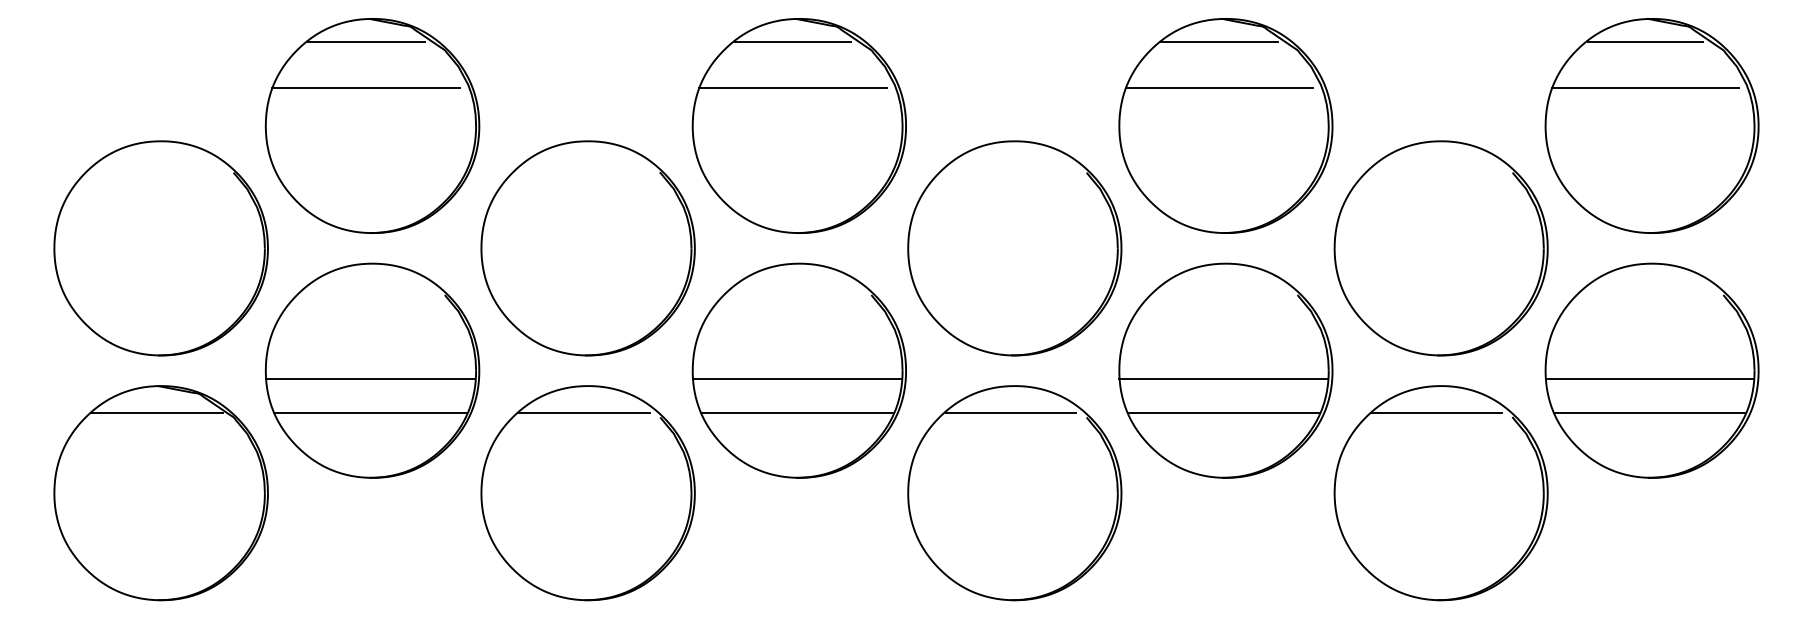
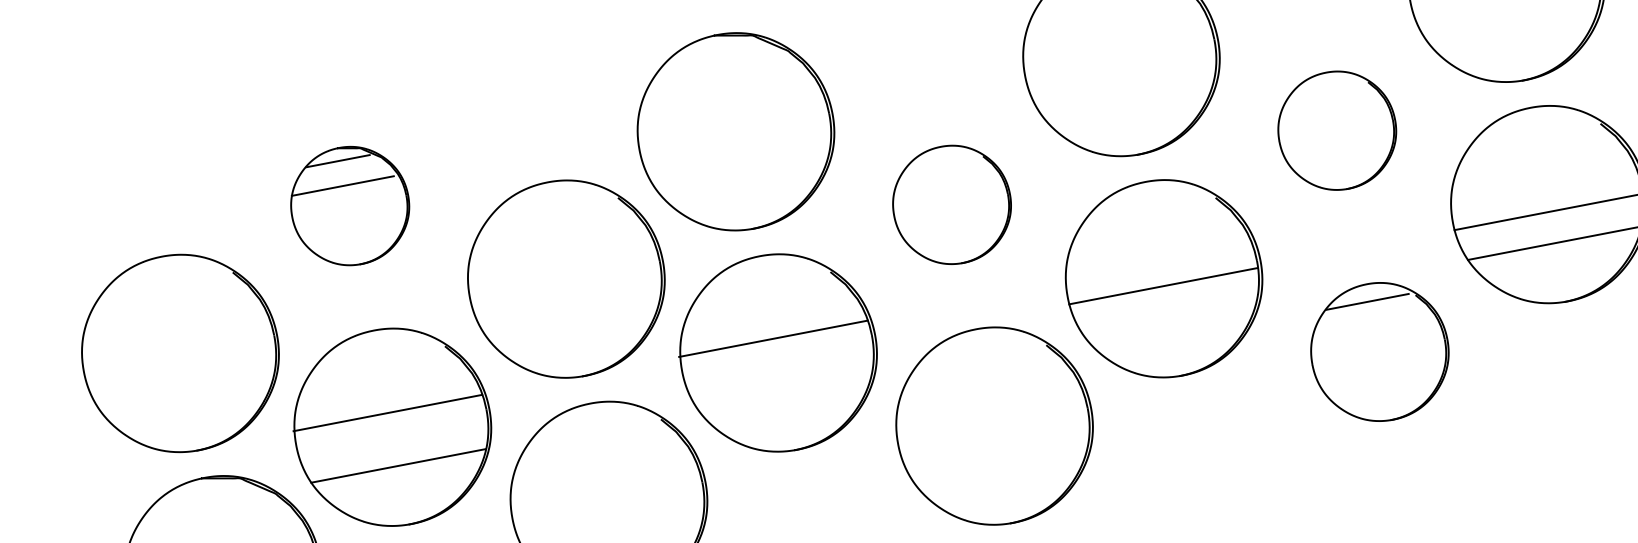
line: (792, 42) -> (715, 57), removed
line: (792, 87) -> (723, 98), removed
line: (1218, 87) -> (1108, 24), removed
part: (372, 125) -> (350, 205), size x0.6
part: (1014, 248) -> (951, 205), size x0.6
part: (1440, 248) -> (1336, 130), size x0.6
line: (369, 378) -> (387, 413), moved
line: (796, 378) -> (773, 338), moved
line: (157, 413) -> (205, 503), removed
line: (584, 413) -> (591, 429), removed
line: (797, 413) -> (784, 391), removed
line: (1010, 413) -> (976, 354), removed
line: (1223, 413) -> (1169, 317), removed
part: (1440, 493) -> (1379, 352), size x0.7

